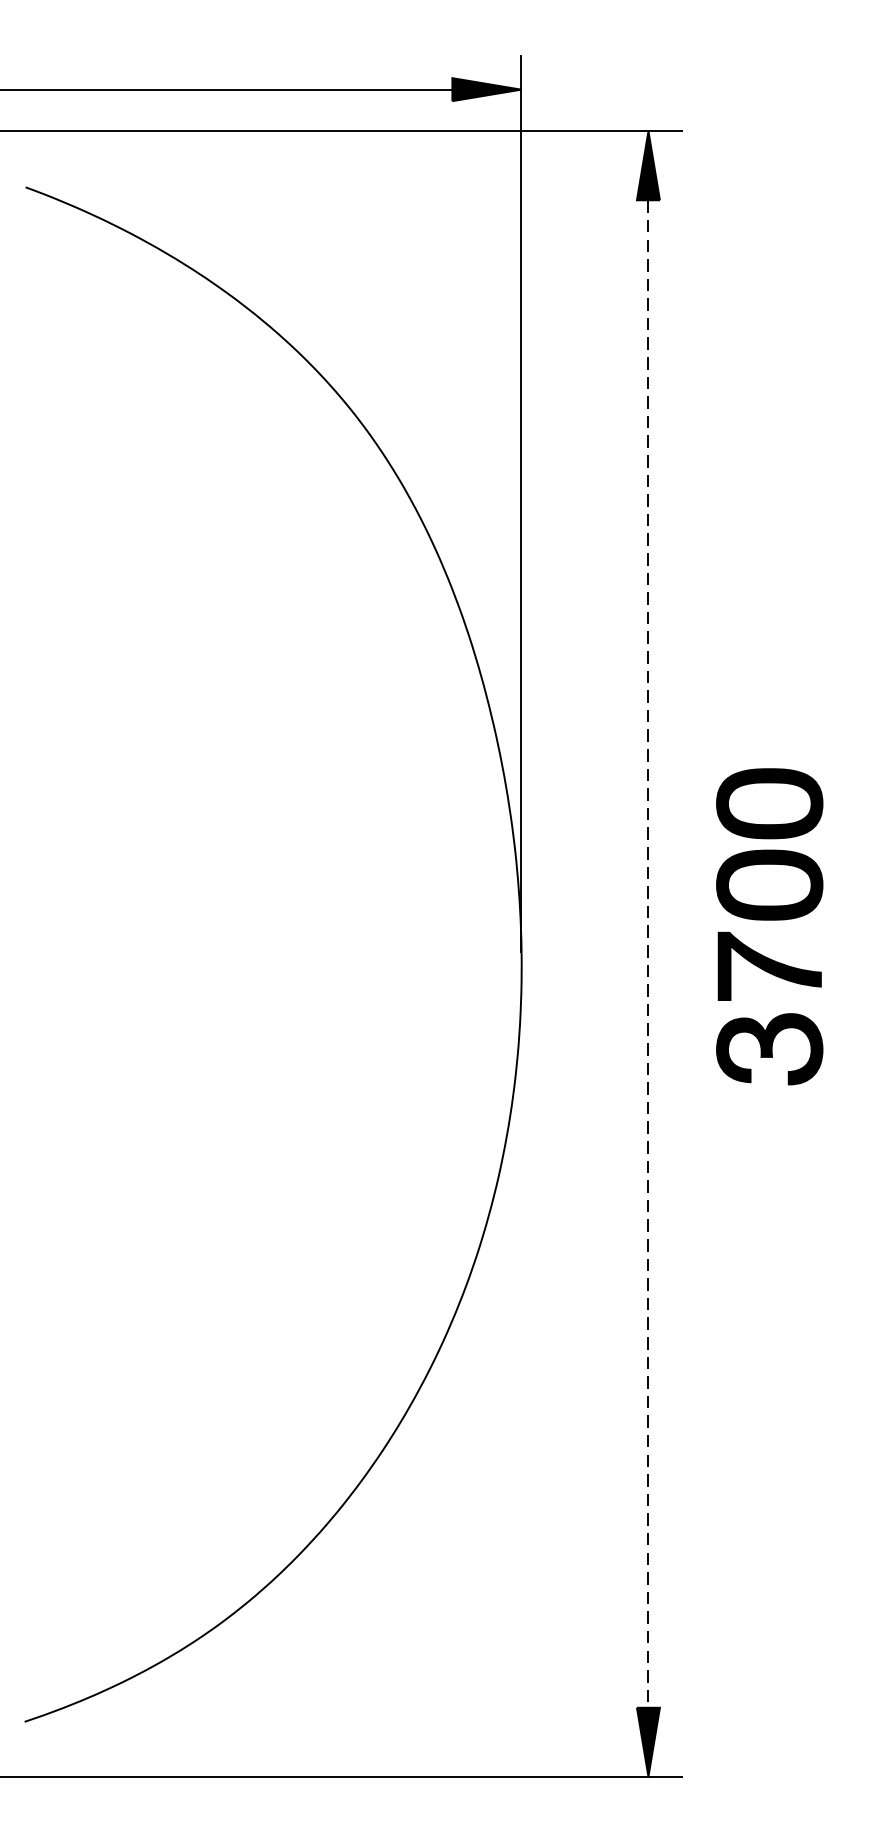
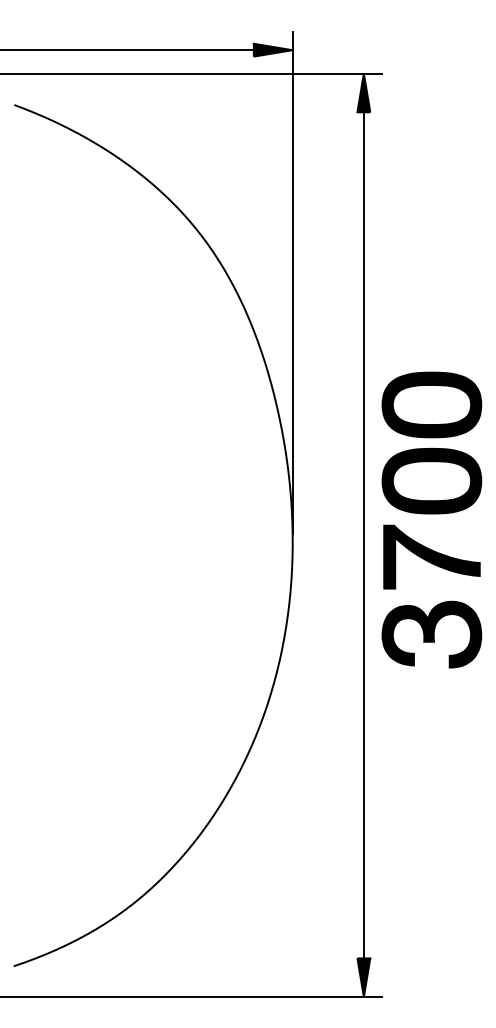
part: (768, 925) -> (431, 519), size x1.67
line: (647, 954) -> (363, 535), dashed -> solid

